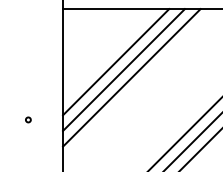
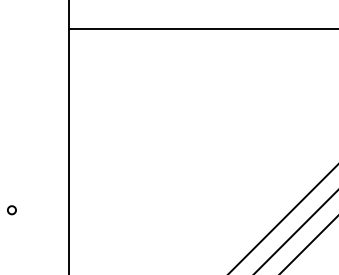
line: (116, 62) -> (156, 116), removed
line: (123, 69) -> (167, 127), removed
line: (131, 77) -> (180, 140), removed

